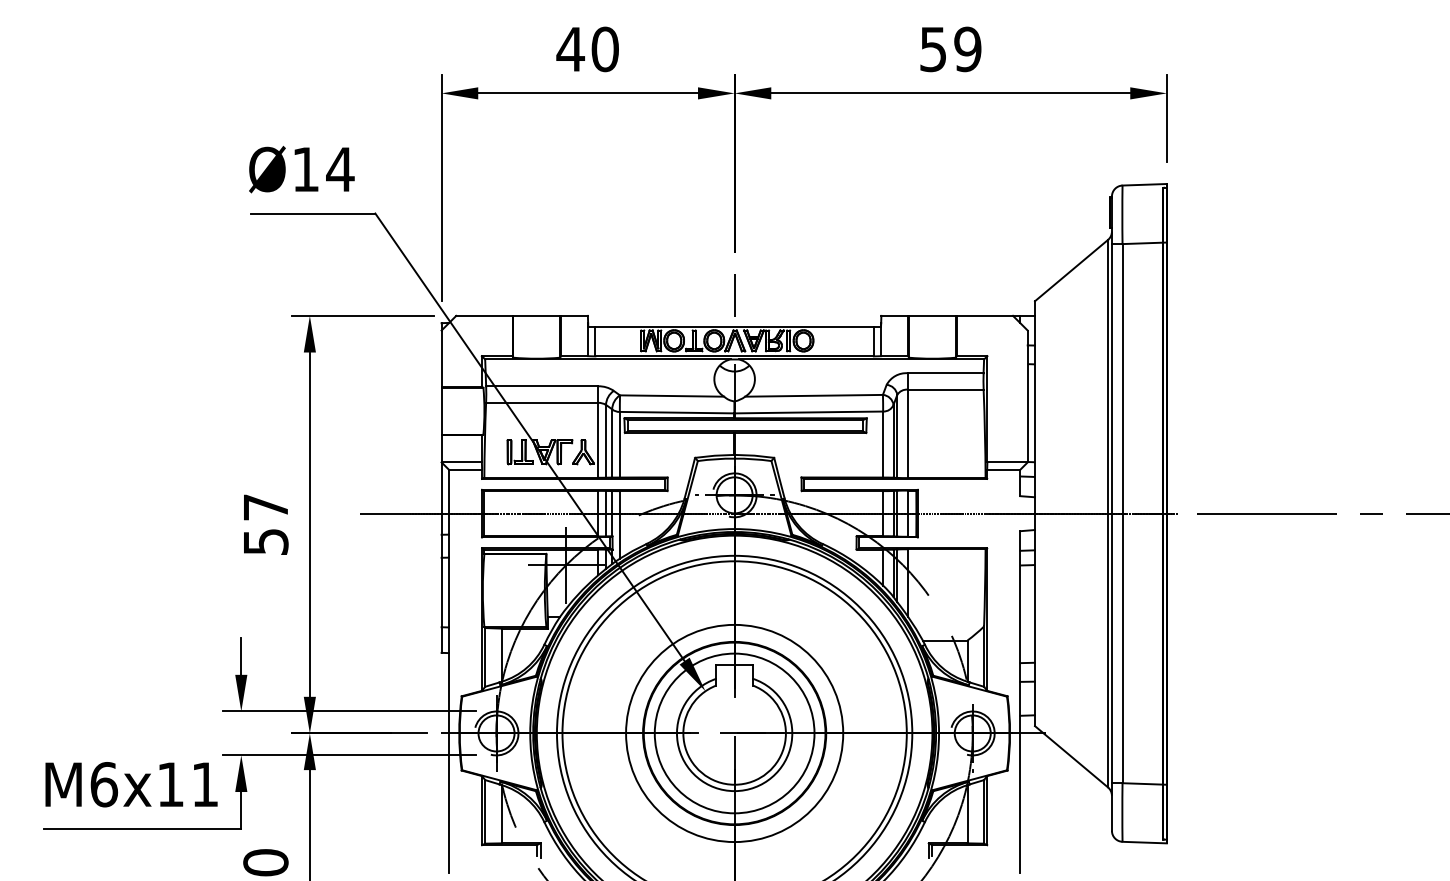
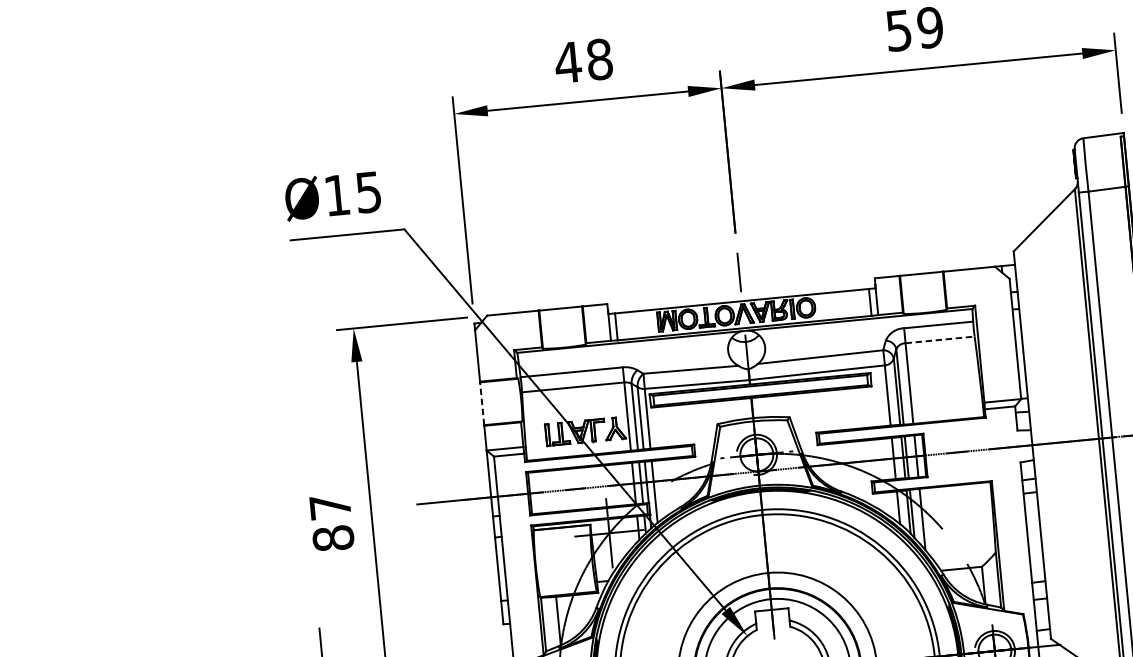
text: (604, 48) -> (598, 58), 40 -> 48
text: (340, 169) -> (368, 192), Ø14 -> Ø15
line: (945, 389) -> (939, 339), solid -> dashed
line: (441, 410) -> (482, 403), solid -> dashed
text: (265, 541) -> (333, 538), 57 -> 87

